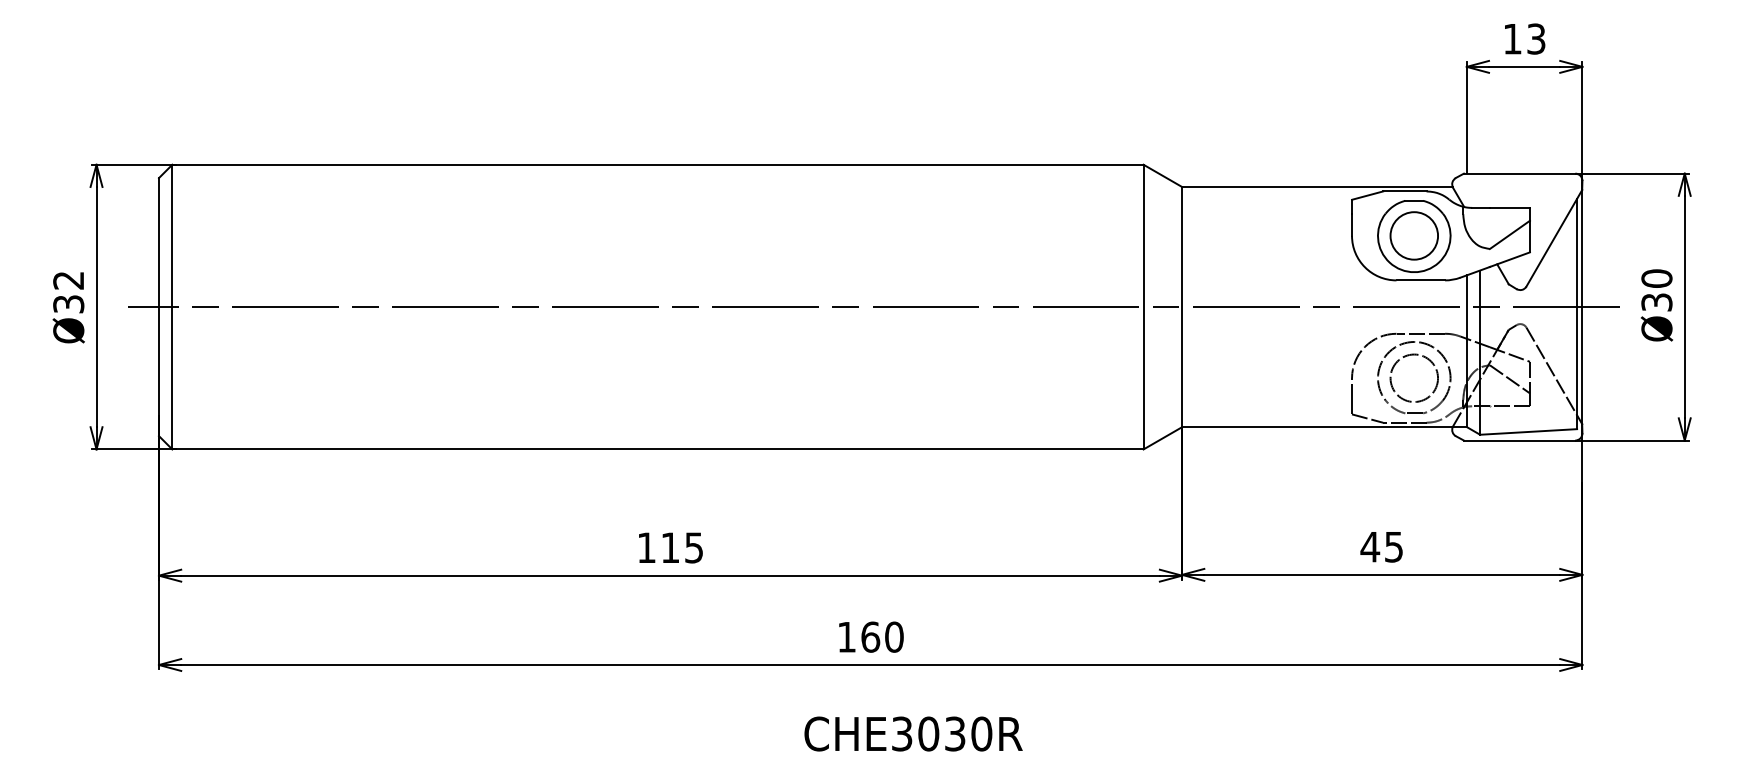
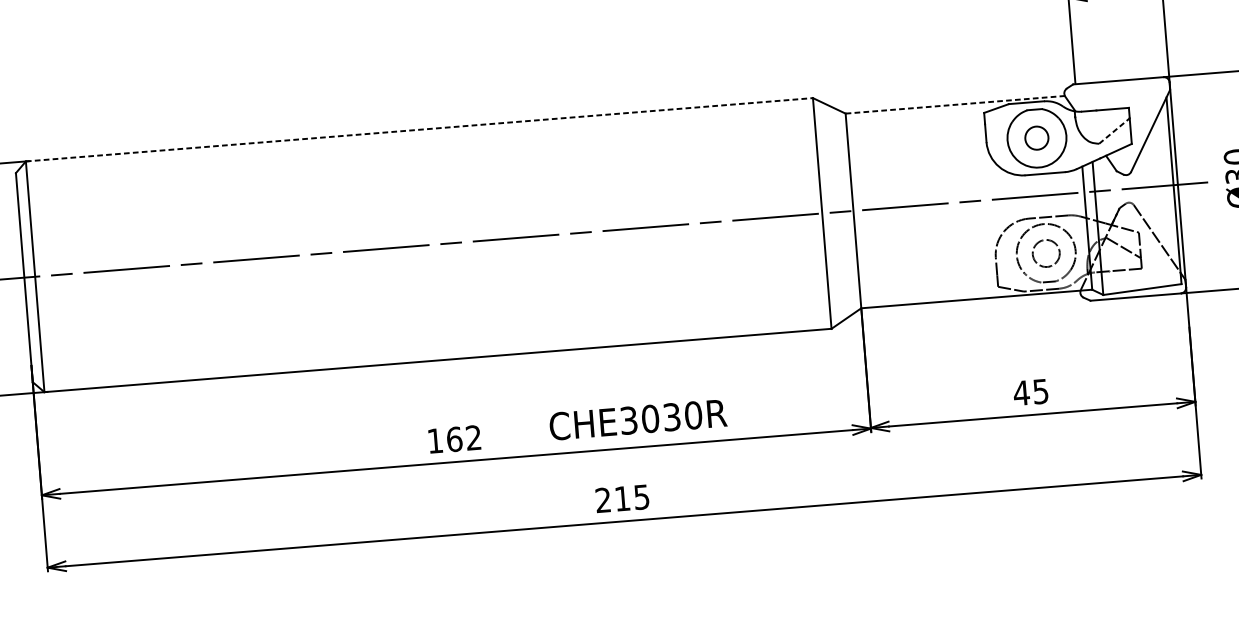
line: (657, 164) -> (419, 129), solid -> dashed
line: (1317, 186) -> (955, 104), solid -> dashed
line: (1510, 234) -> (1114, 130), solid -> dashed
circle: (1413, 235) -> (1036, 137), size x0.6
circle: (1414, 378) -> (1046, 253), size x0.7
text: (681, 547) -> (463, 438), 115 -> 162
text: (870, 636) -> (622, 498), 160 -> 215
text: (913, 733) -> (638, 419), moved

